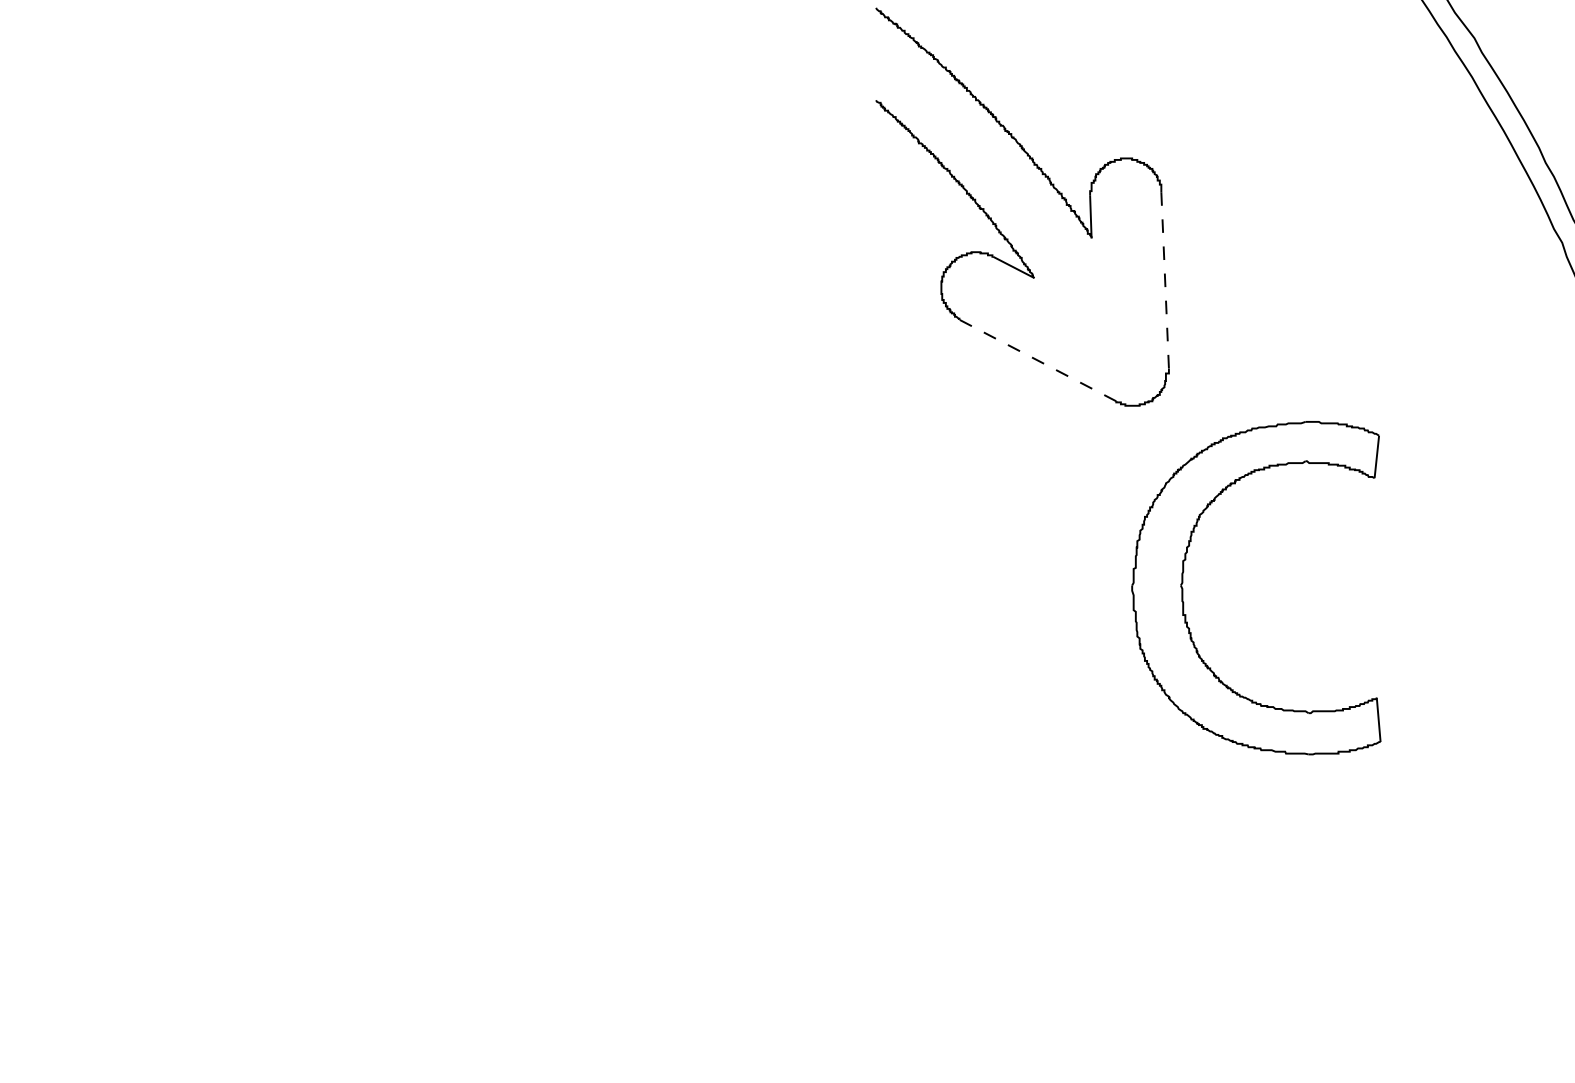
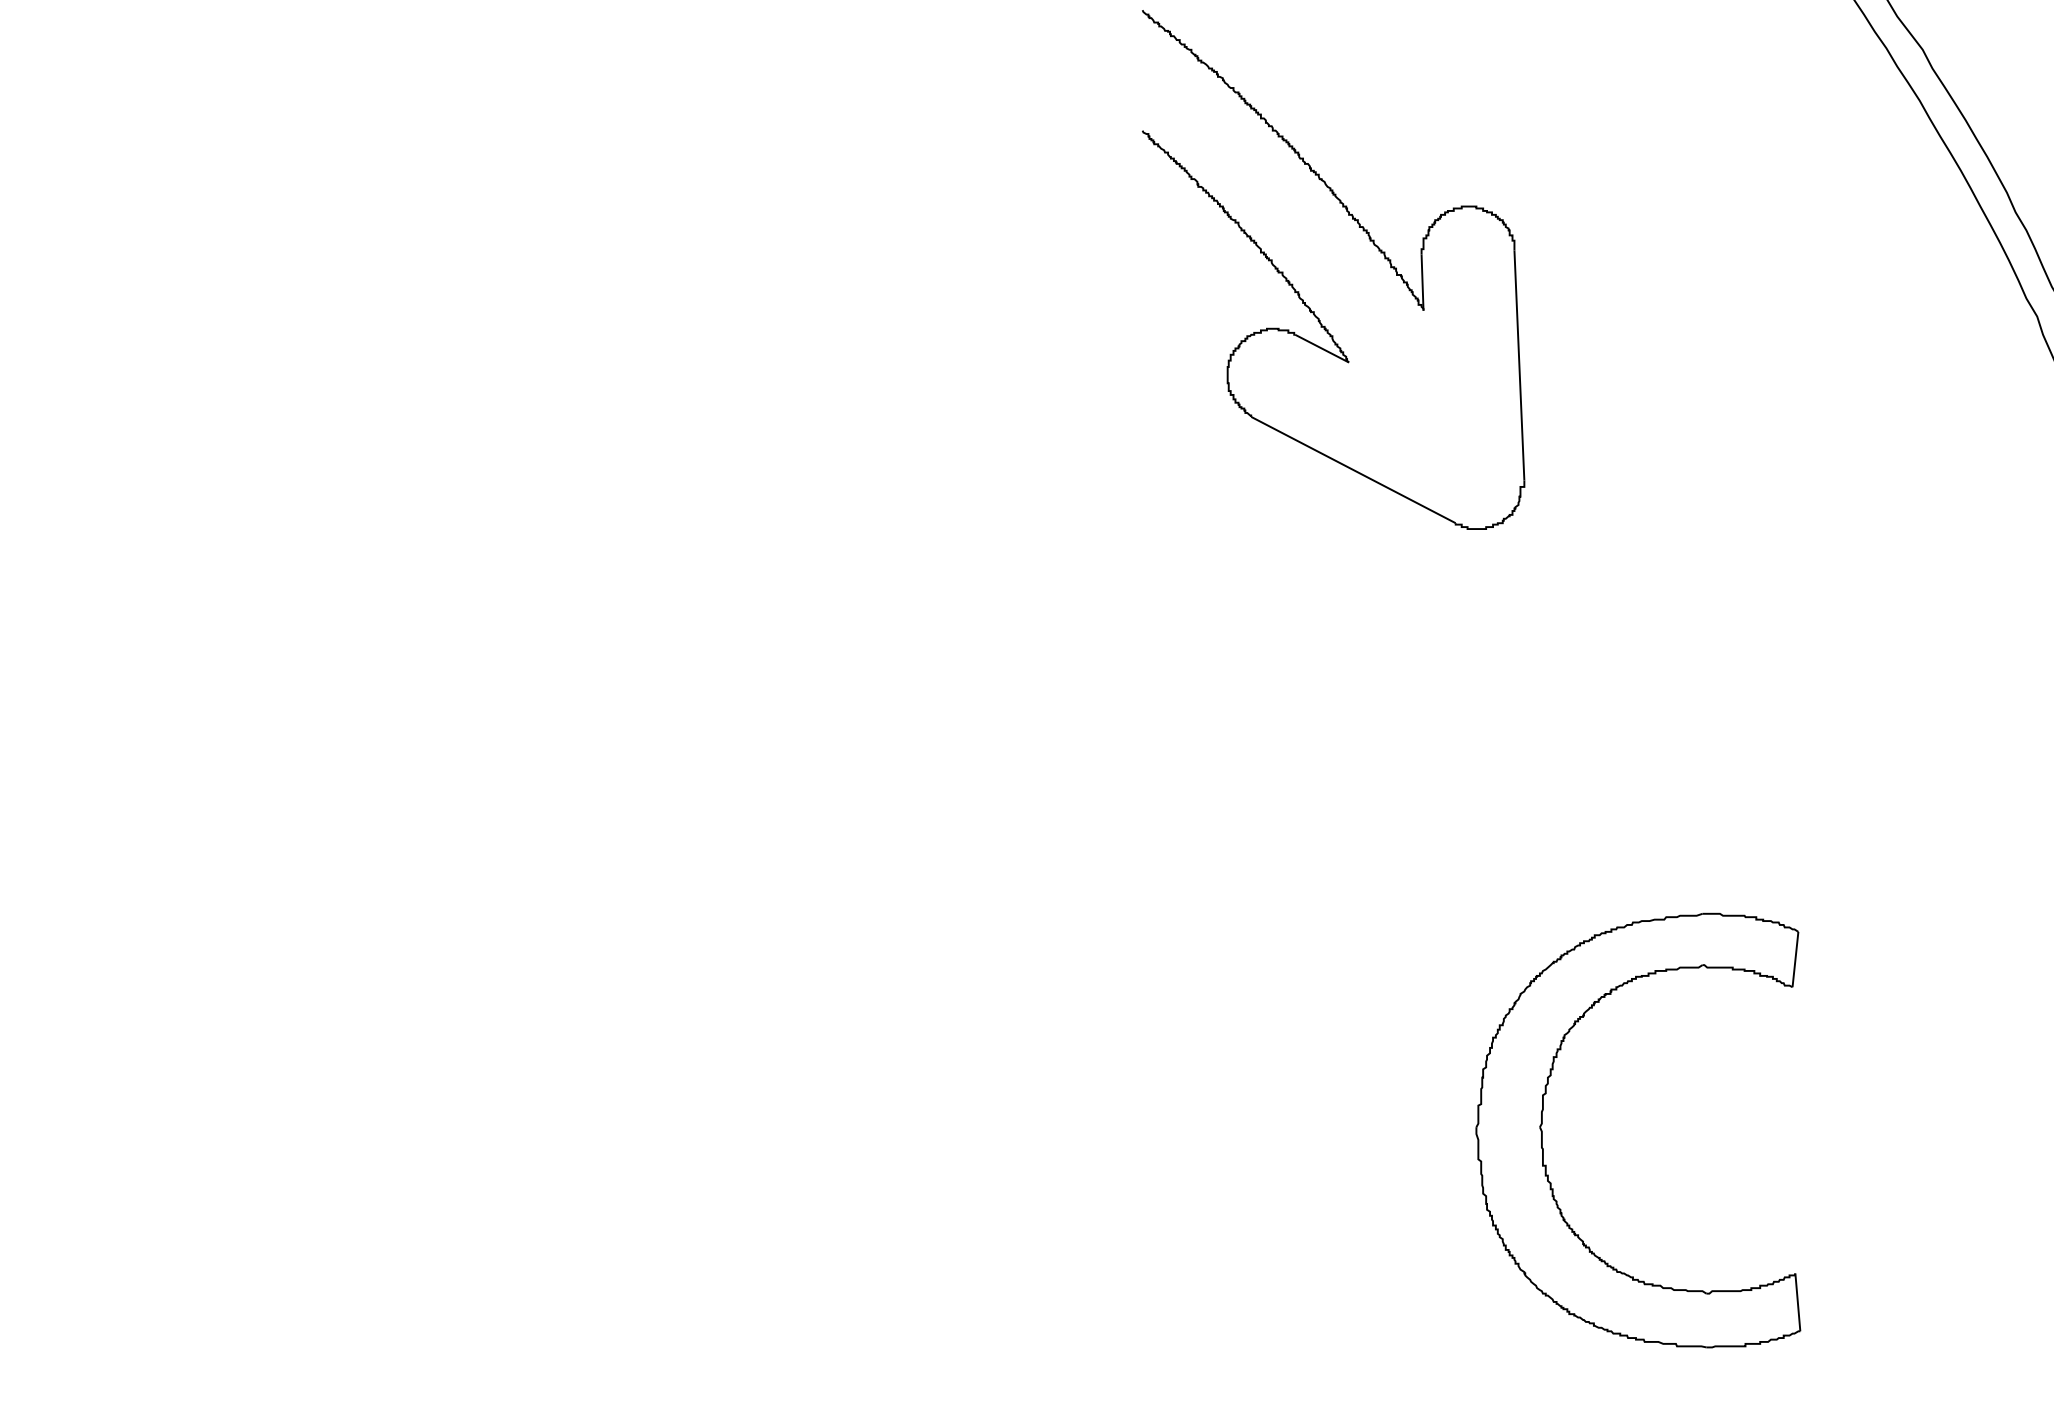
line: (1165, 280) -> (1519, 365), dashed -> solid
line: (1037, 360) -> (1352, 469), dashed -> solid
part: (1183, 588) -> (1543, 1131), moved

